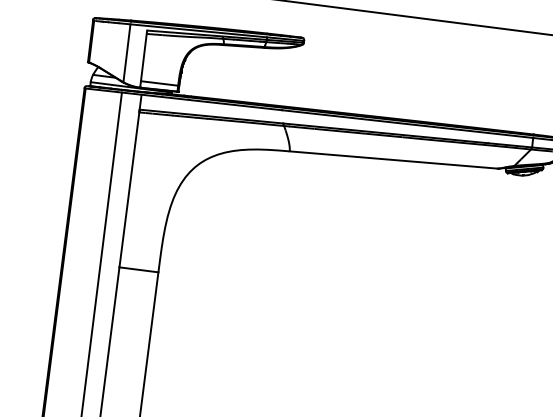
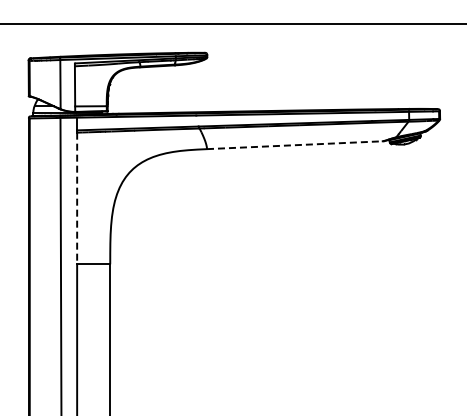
line: (393, 160) -> (294, 145), solid -> dashed
line: (129, 189) -> (77, 198), solid -> dashed

